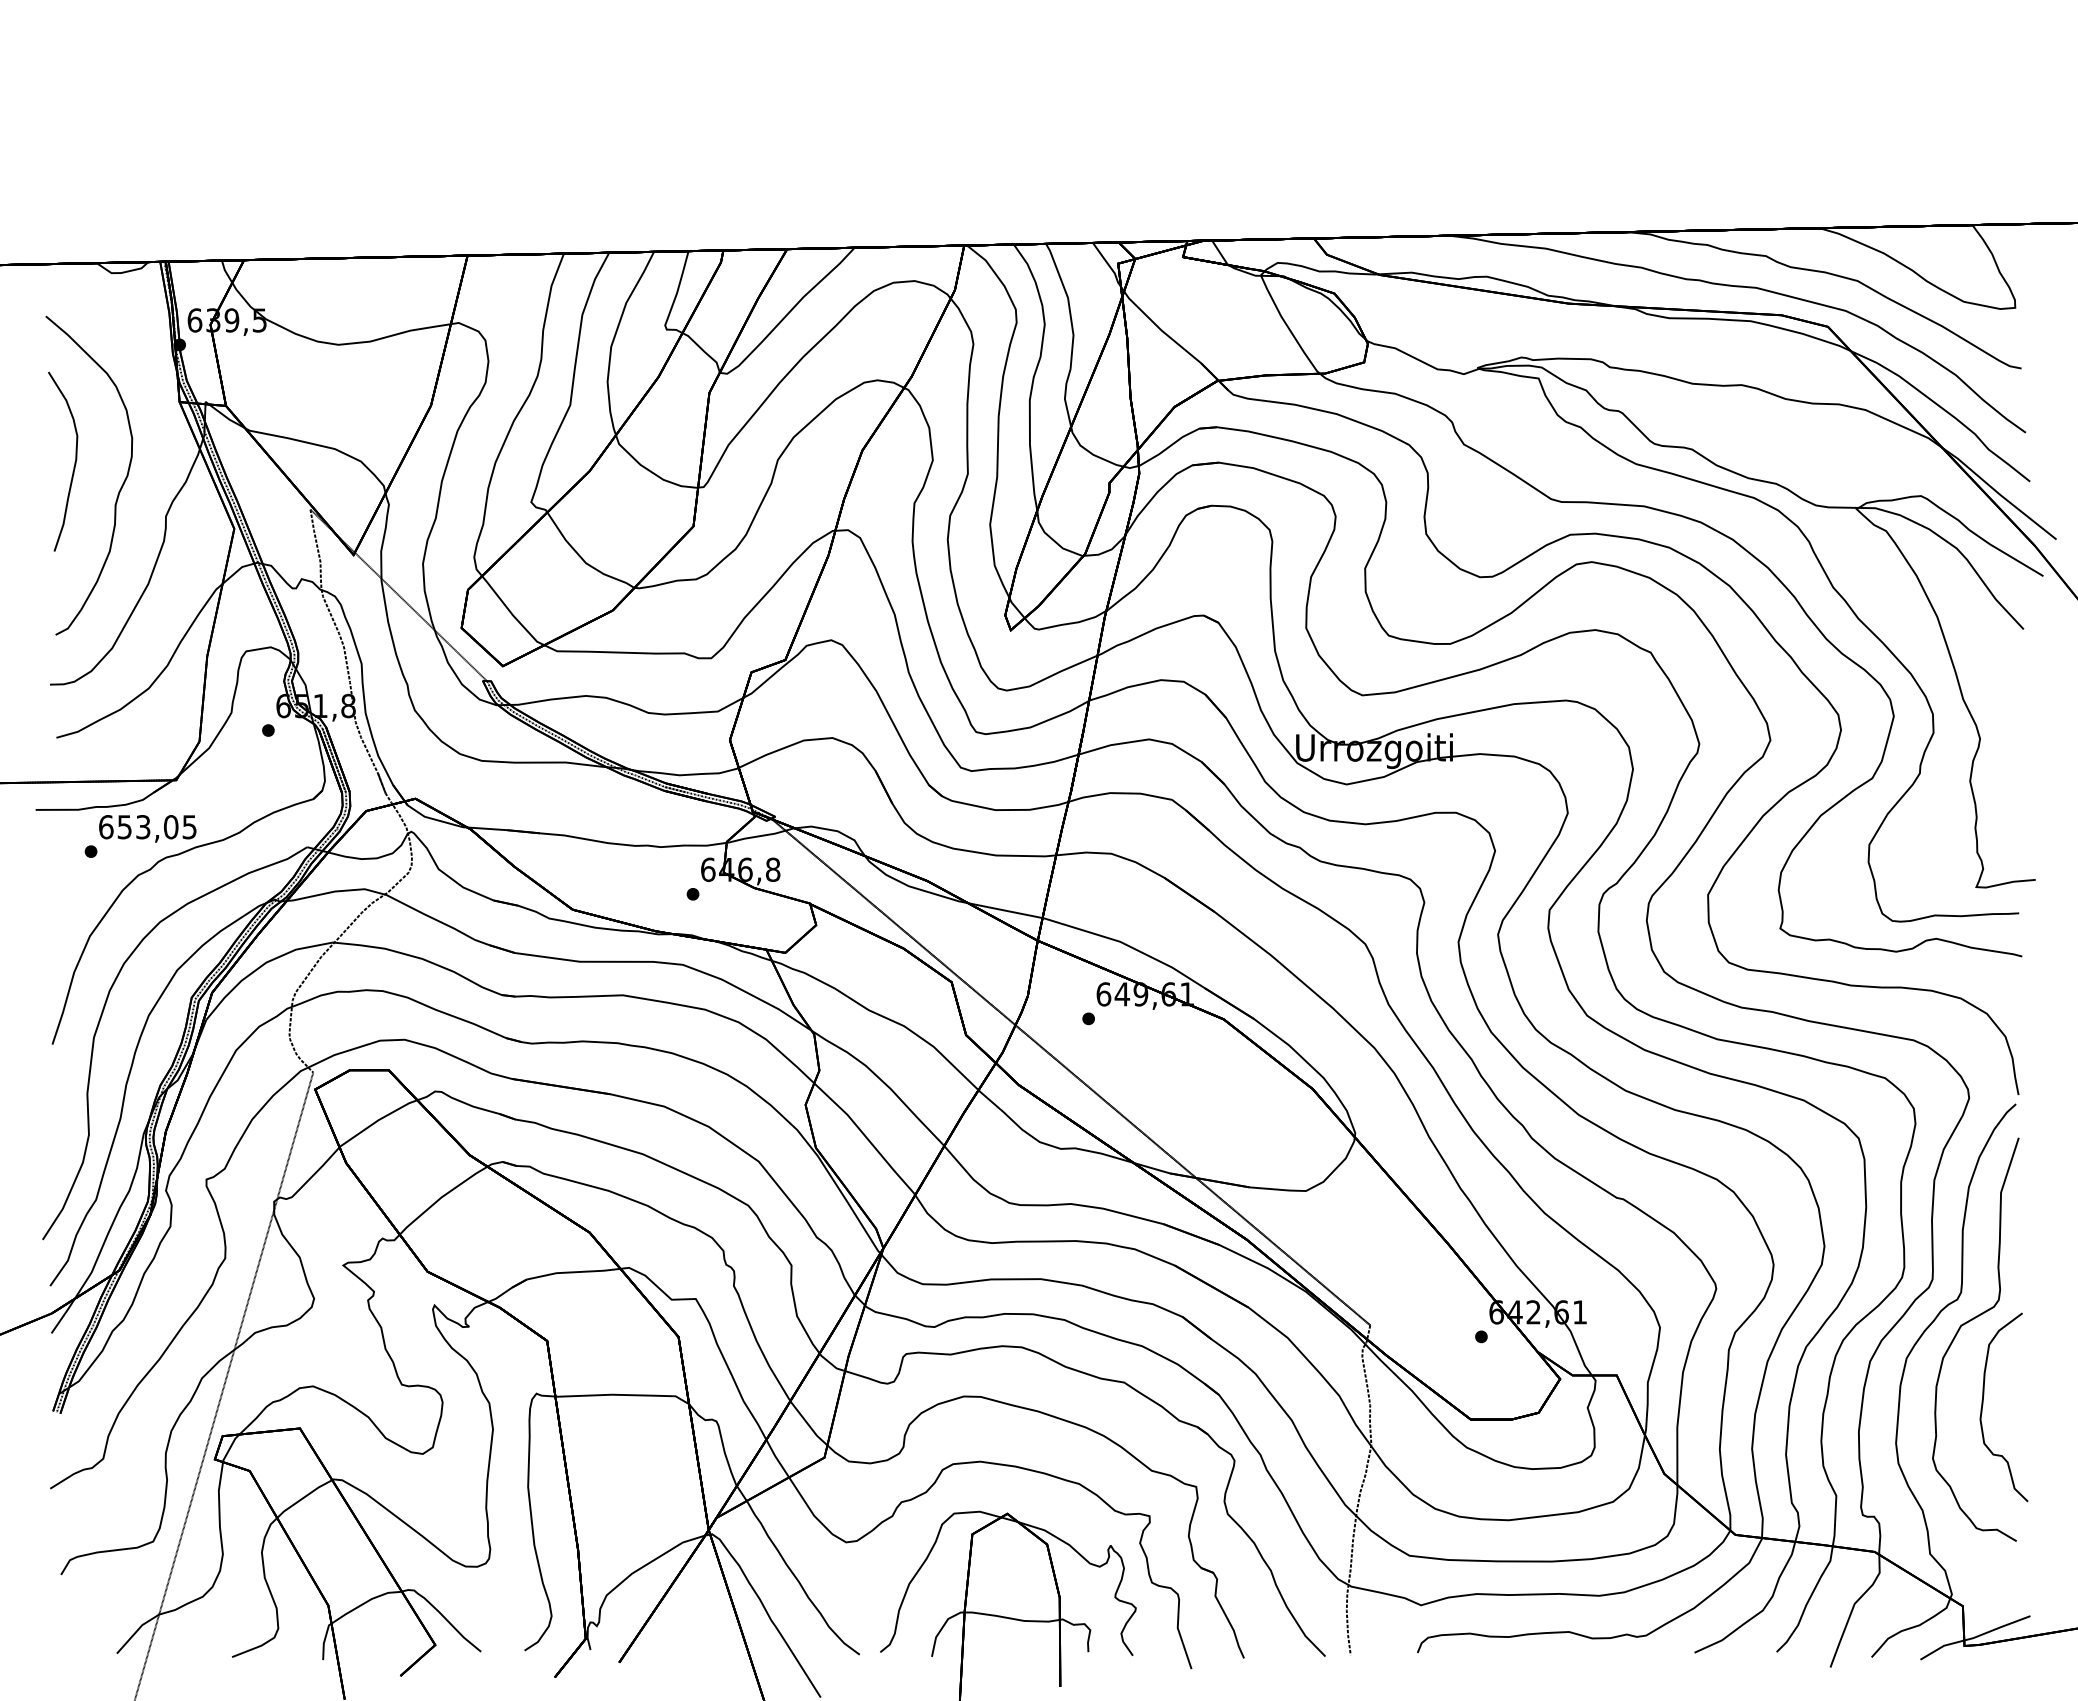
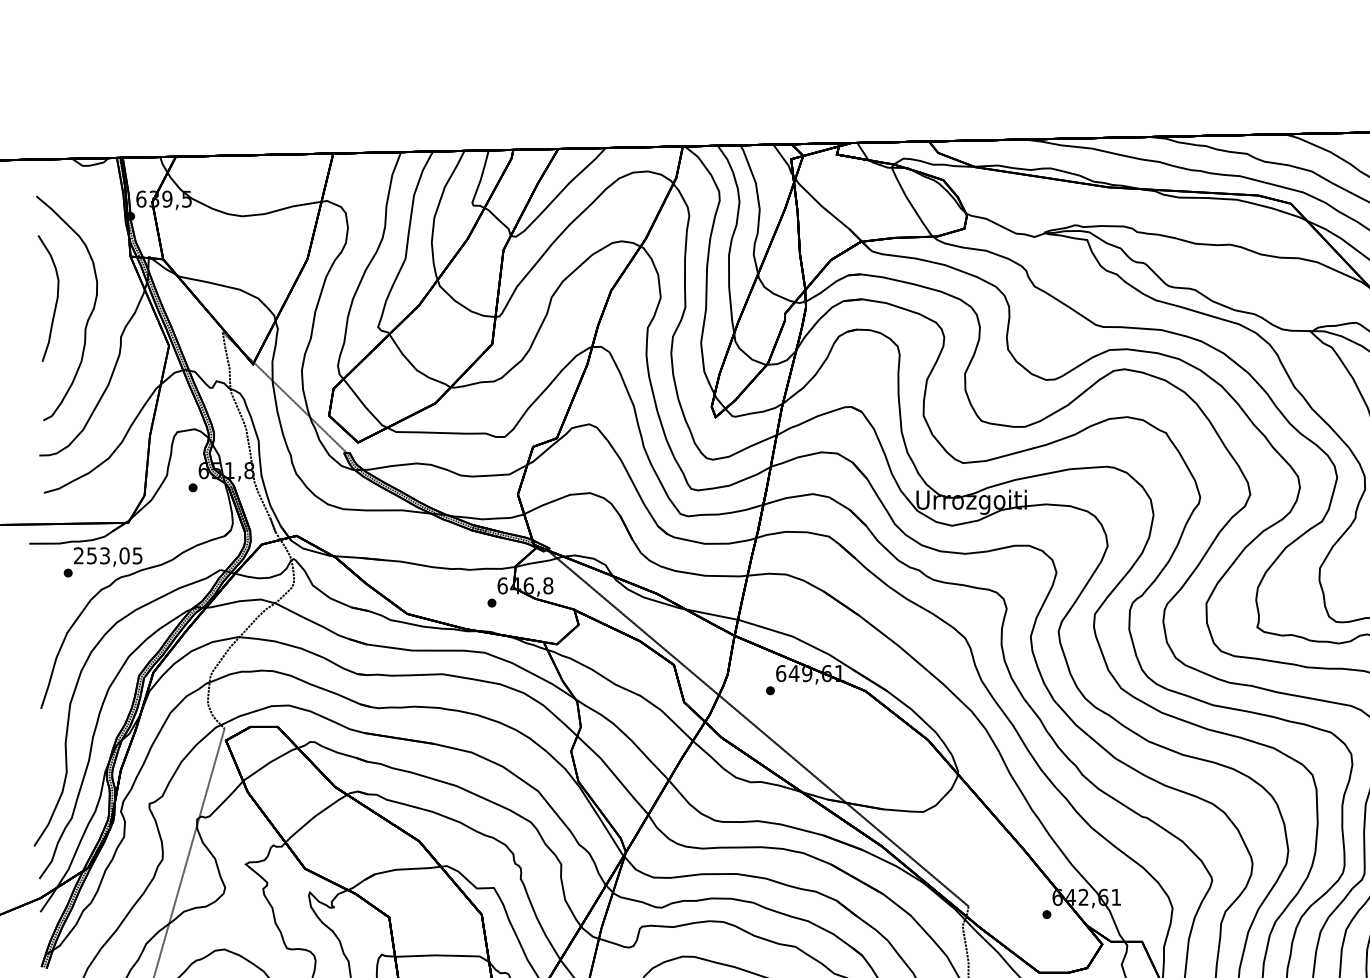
text: (106, 827) -> (79, 556), 653,05 -> 253,05

